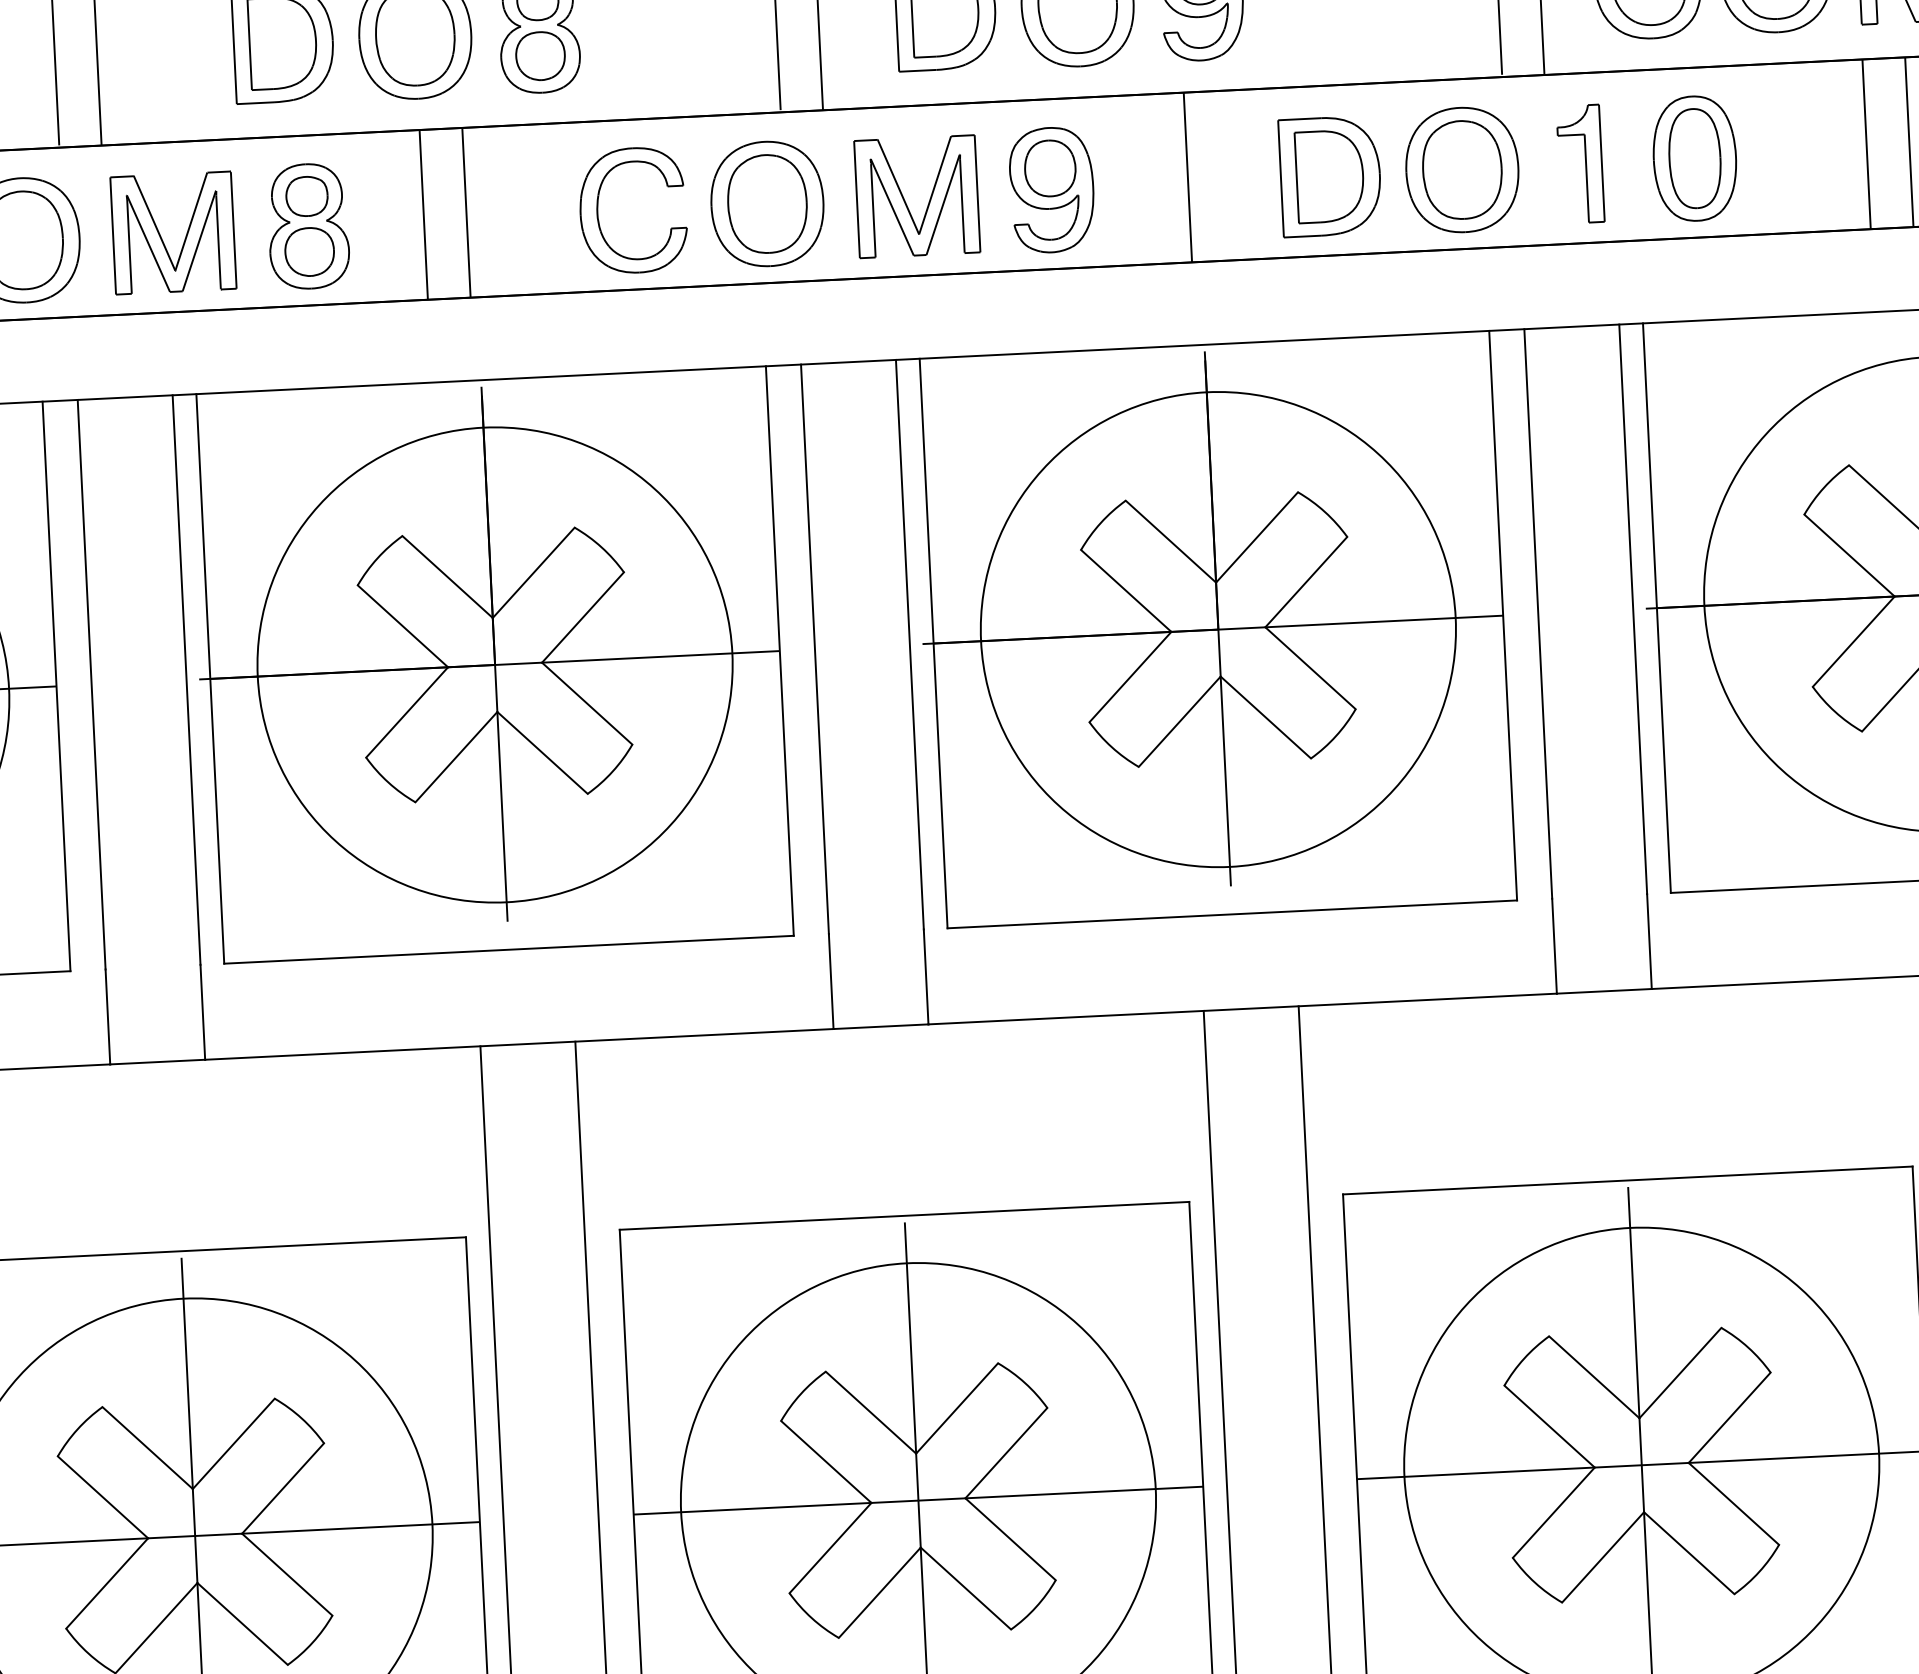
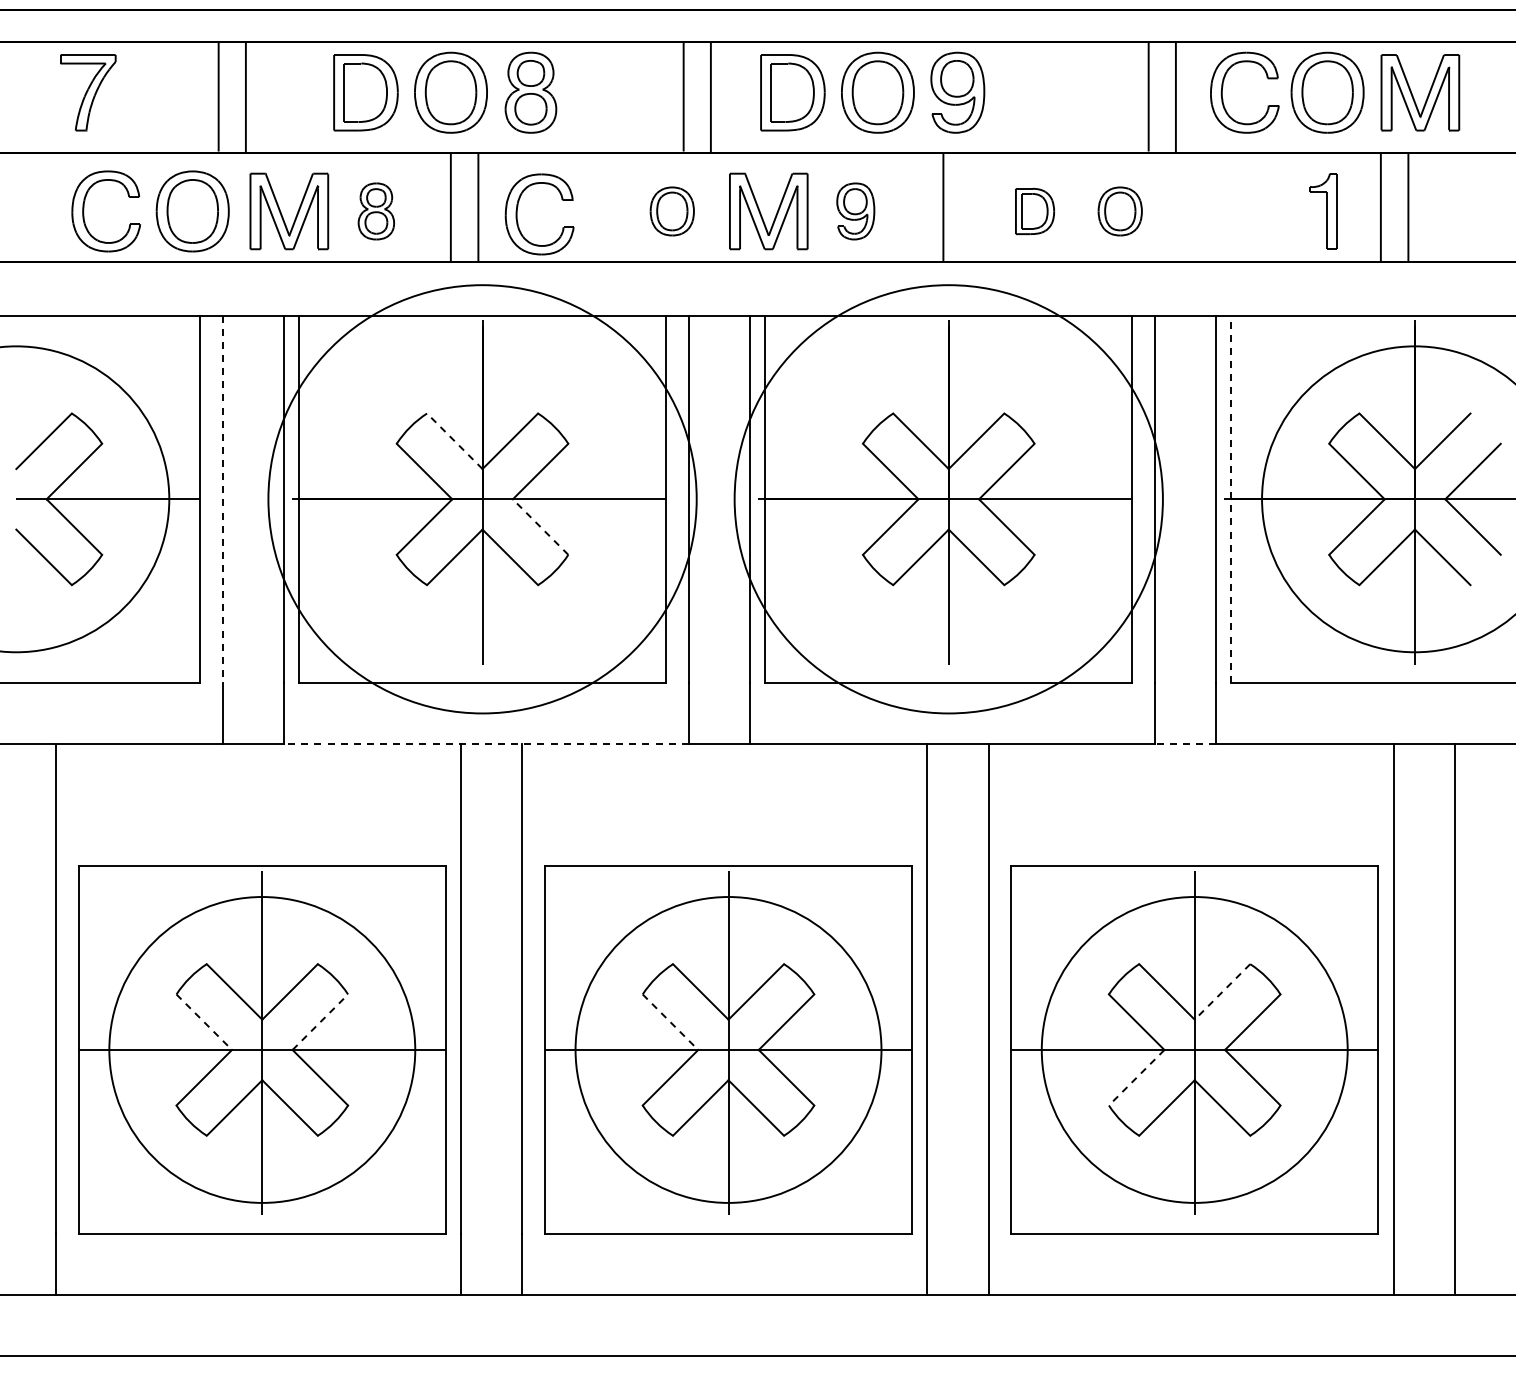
part: (1694, 158) -> (1269, 211), removed
part: (1580, 164) -> (1323, 211), moved
part: (1462, 170) -> (1120, 211), size x0.6
part: (1329, 176) -> (1034, 211), size x0.6
part: (1051, 190) -> (855, 211), size x0.7
part: (767, 204) -> (672, 211), size x0.6
part: (598, 212) -> (517, 214), moved
part: (308, 226) -> (376, 211), size x0.7
line: (447, 575) -> (454, 440), solid -> dashed
line: (1657, 608) -> (1231, 499), solid -> dashed
circle: (1217, 629) -> (948, 499), size x1.4
circle: (494, 665) -> (482, 499), size x1.4
line: (91, 684) -> (222, 499), solid -> dashed
line: (587, 702) -> (540, 526), solid -> dashed
line: (1604, 992) -> (1185, 744), solid -> dashed
line: (519, 1045) -> (486, 744), solid -> dashed
line: (1680, 1373) -> (1222, 992), solid -> dashed
line: (826, 1462) -> (670, 1022), solid -> dashed
line: (283, 1487) -> (320, 1021), solid -> dashed
line: (103, 1497) -> (204, 1022), solid -> dashed
line: (1553, 1513) -> (1136, 1078), solid -> dashed

